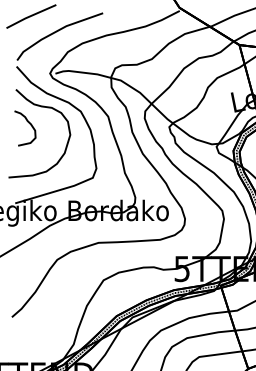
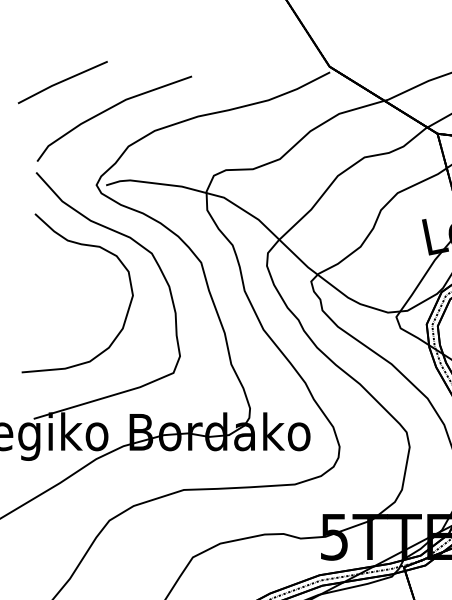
curve: (29, 124) -> (59, 276), removed

